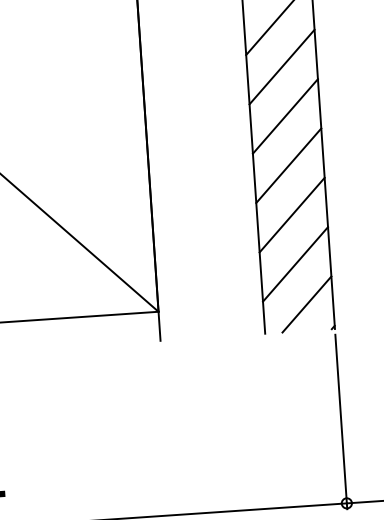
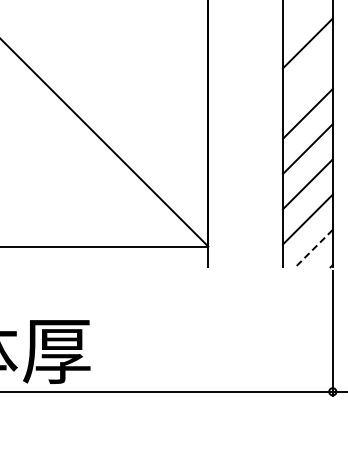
line: (281, 66) -> (307, 78), removed
line: (306, 304) -> (313, 248), solid -> dashed

